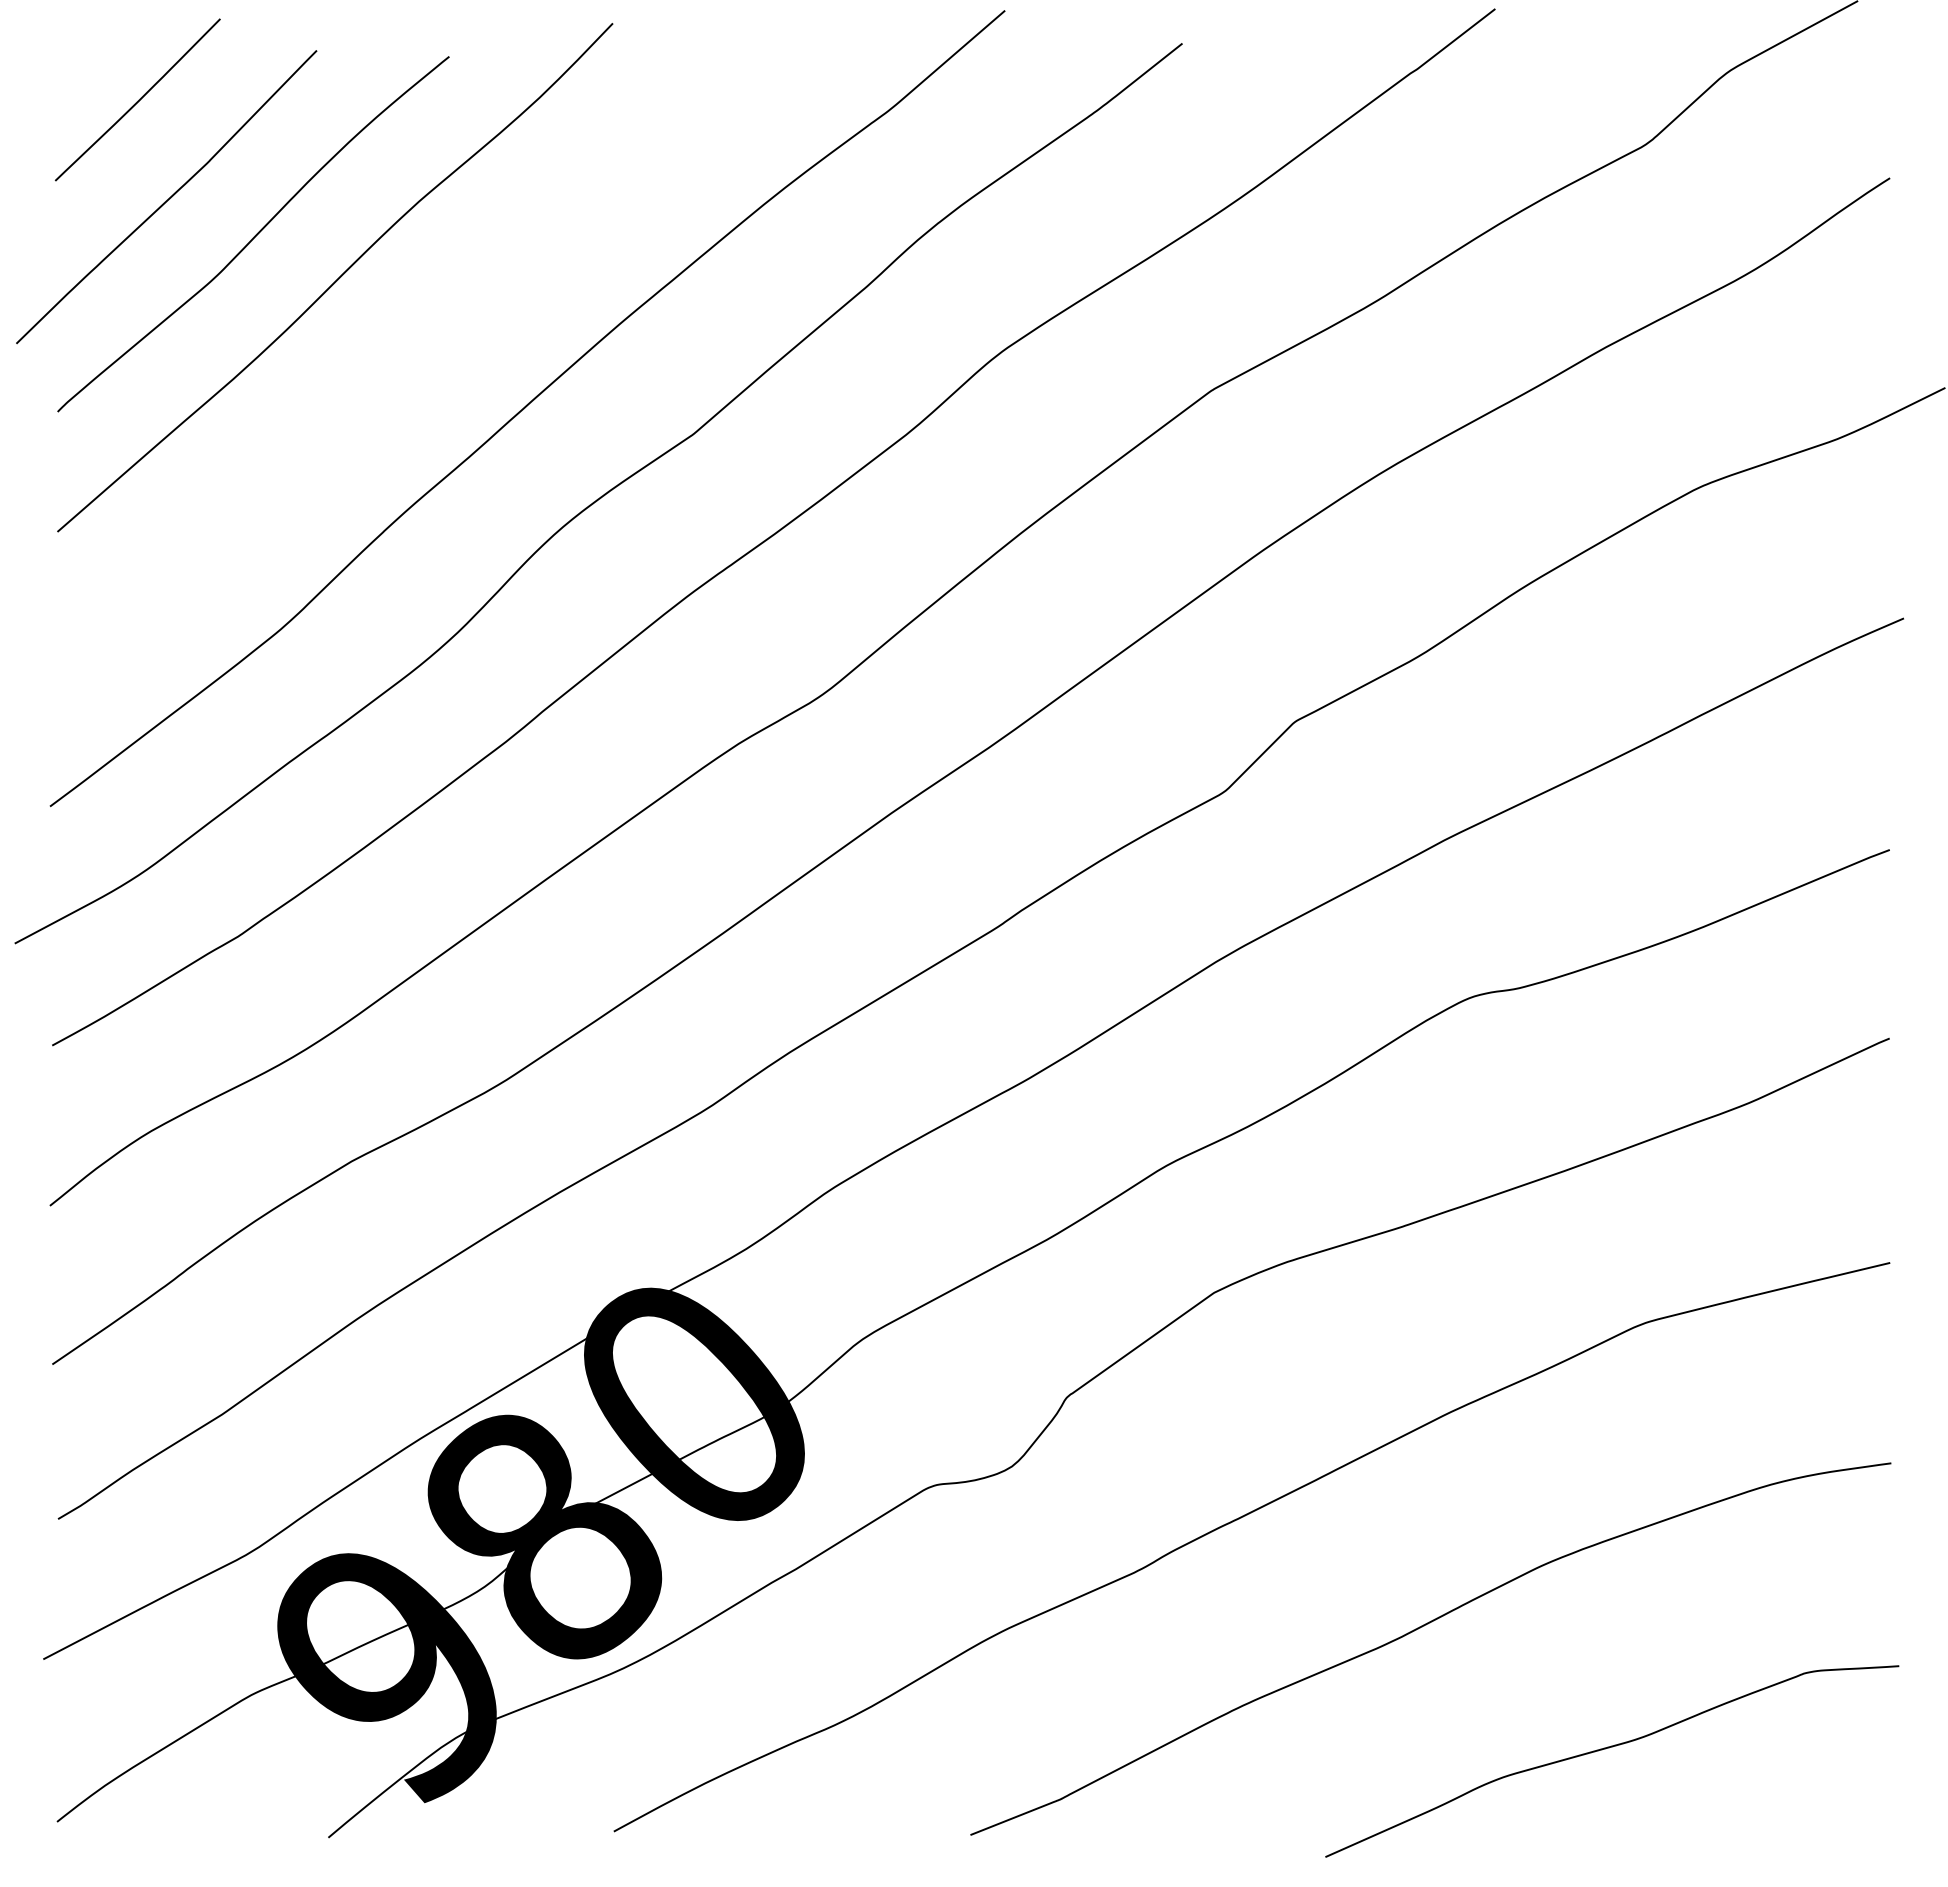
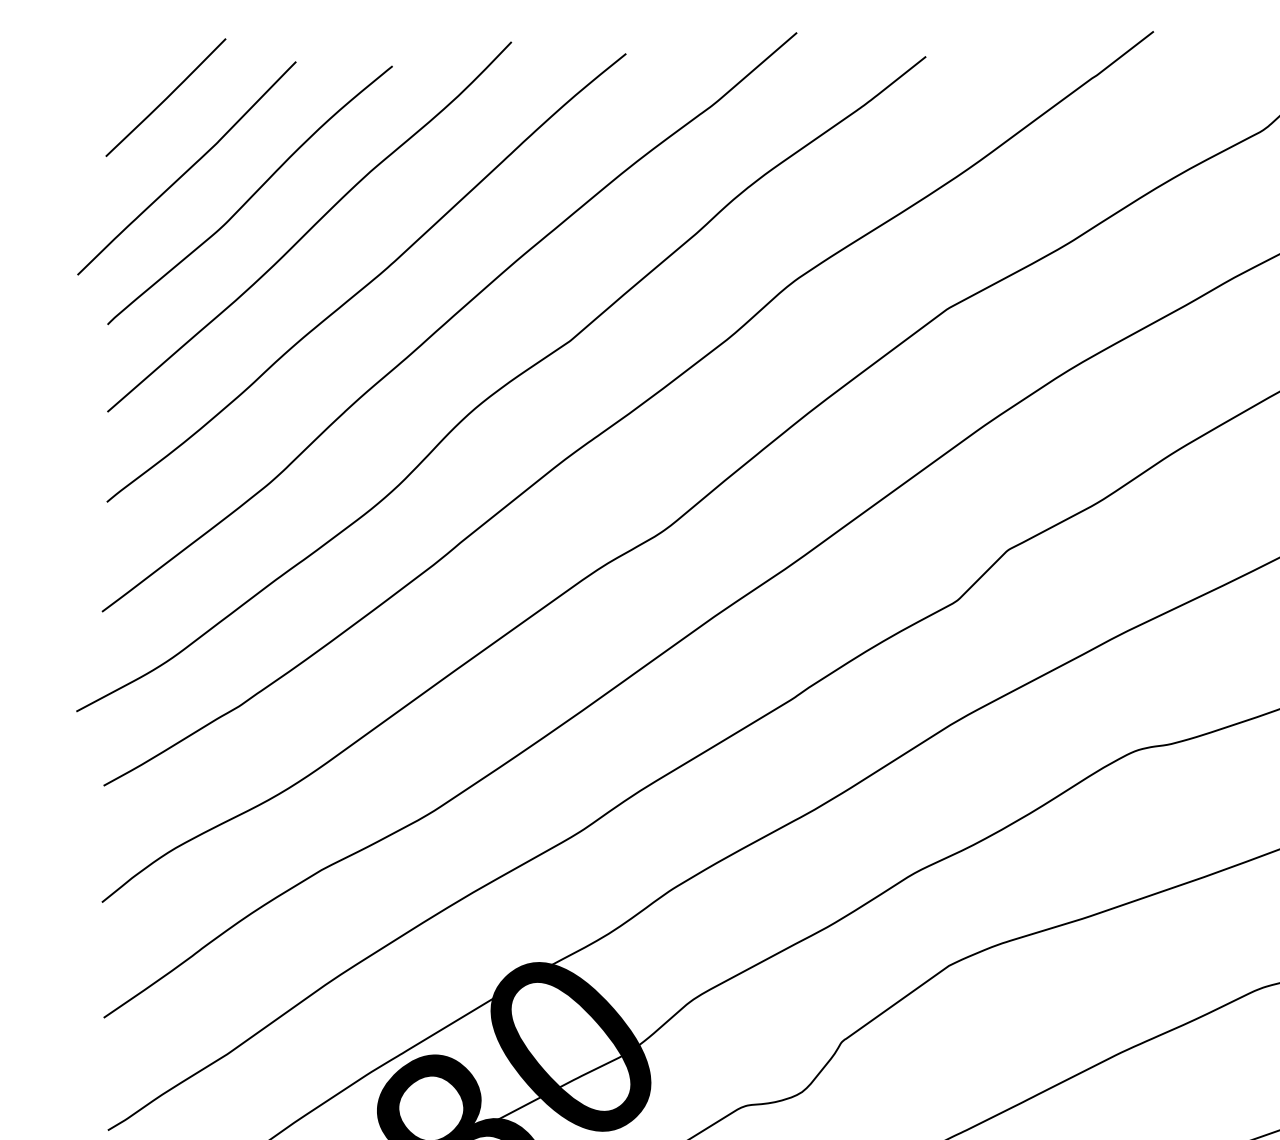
curve: (418, 352) -> (370, 281), added

